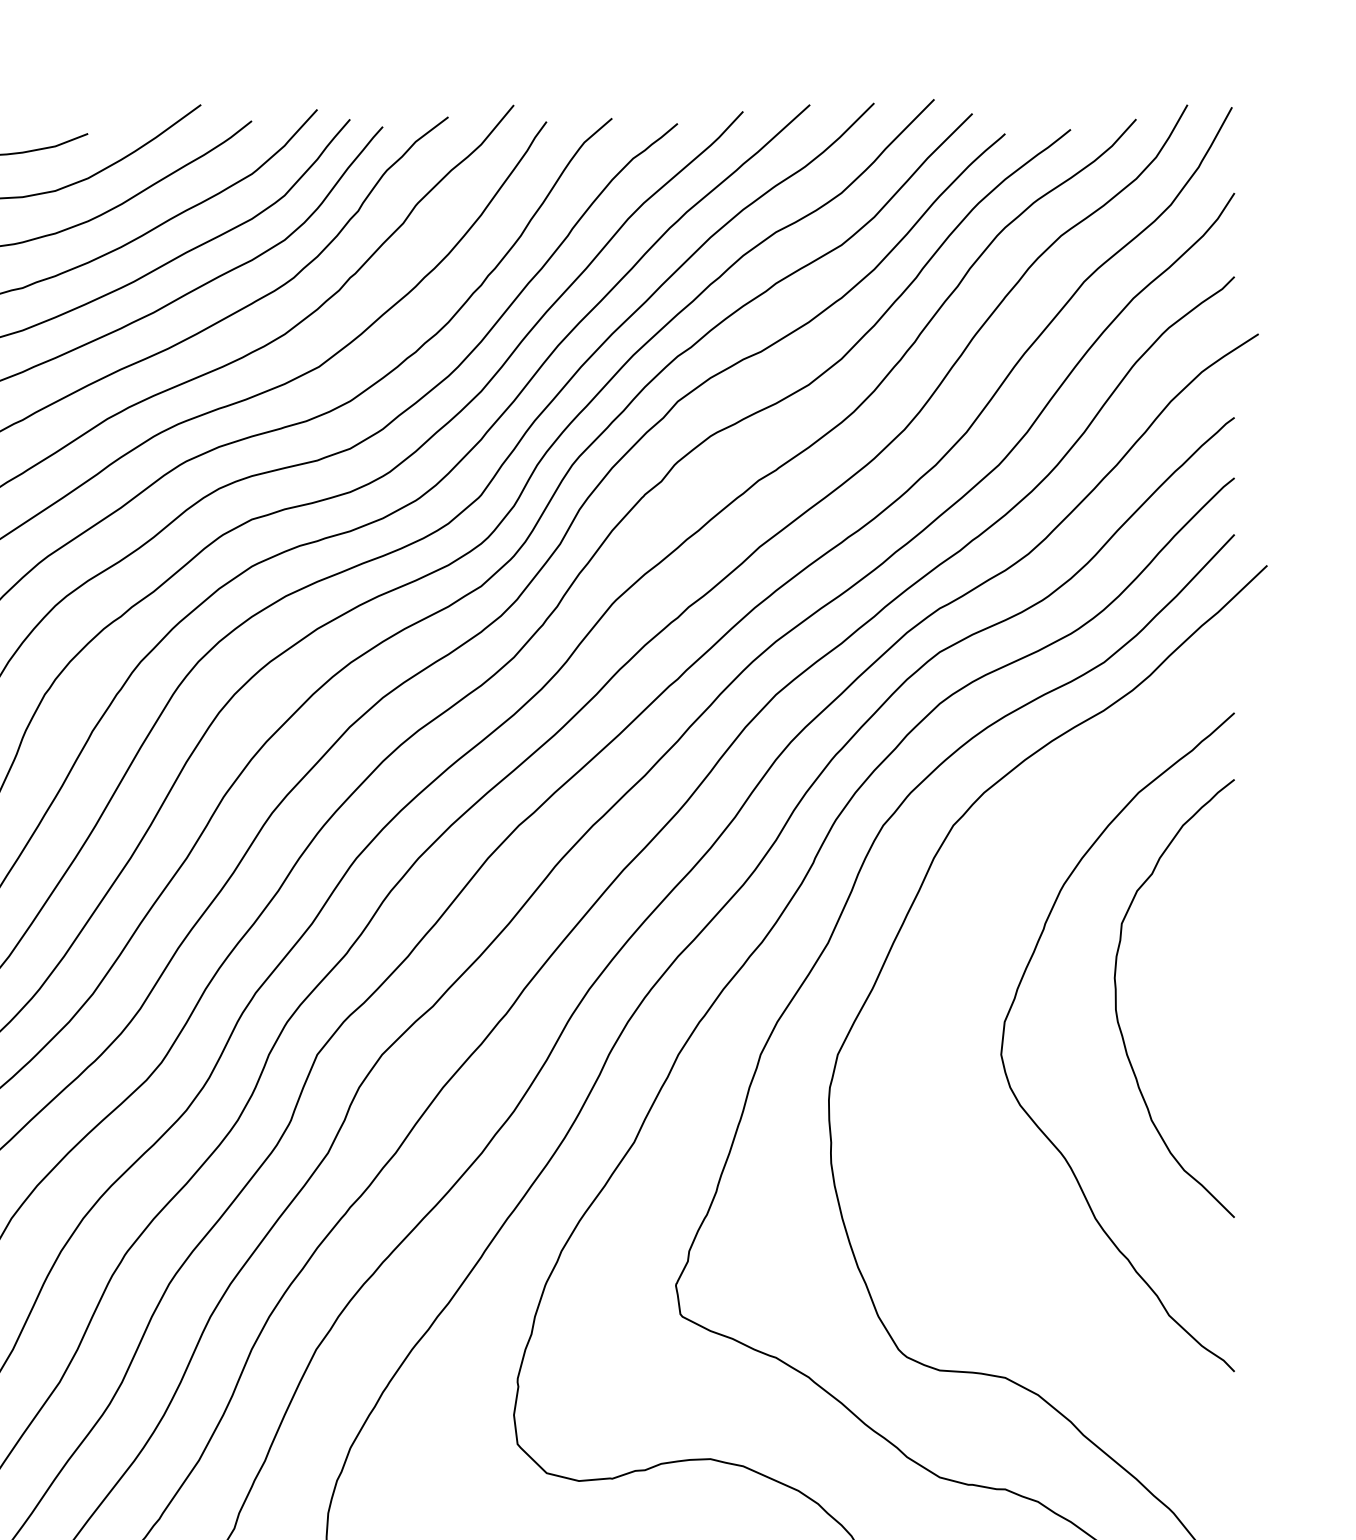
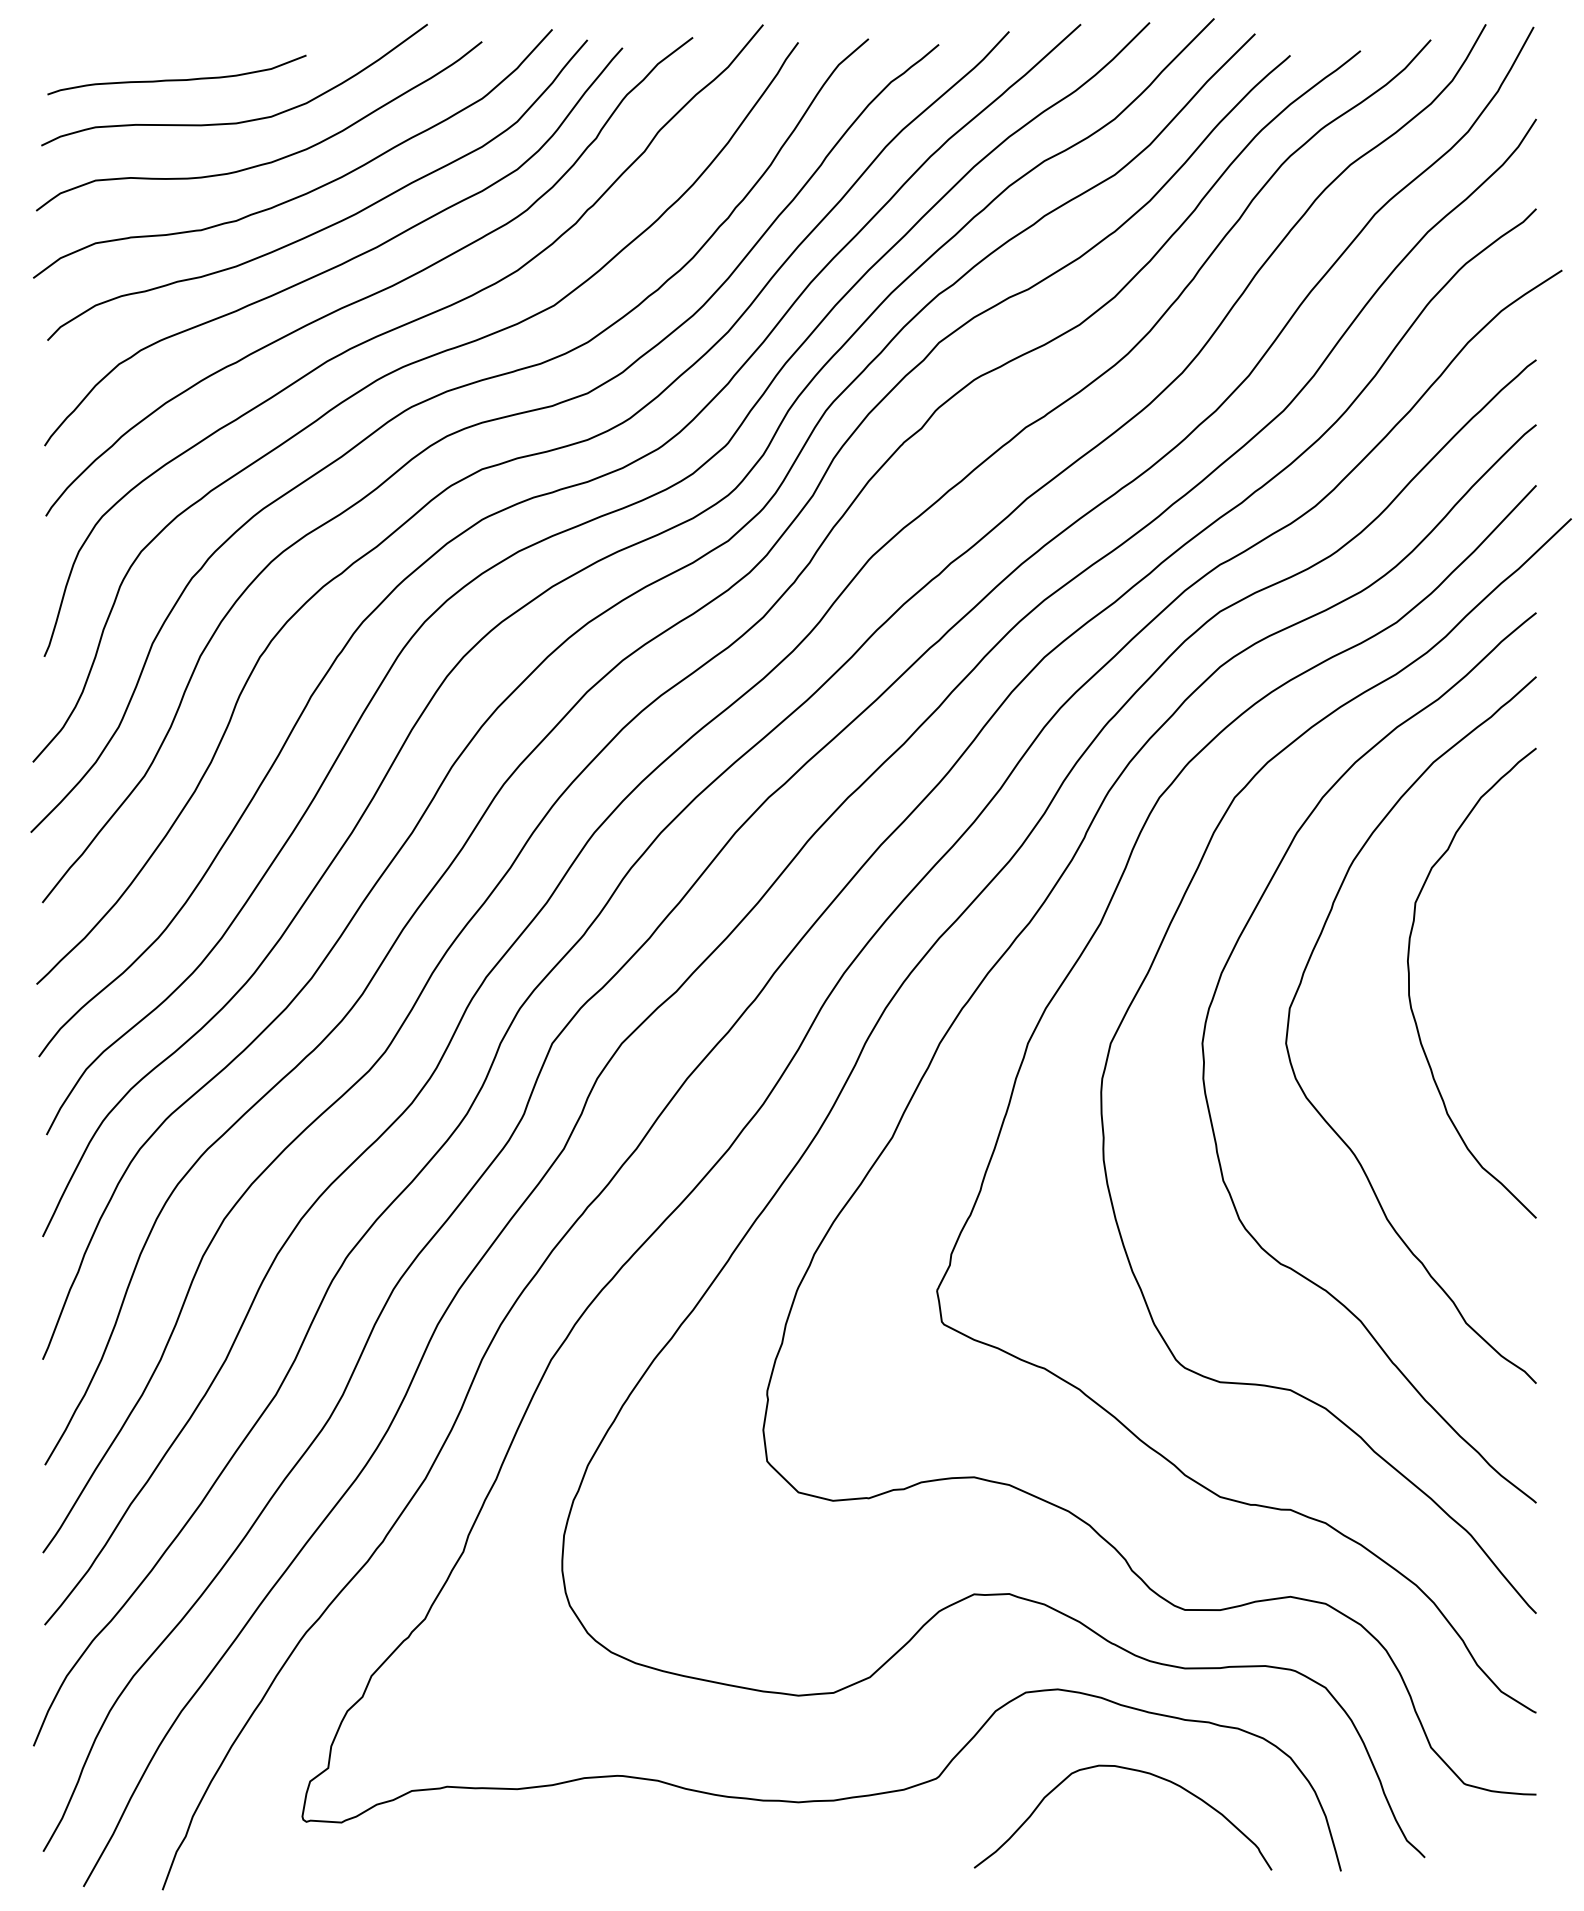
curve: (925, 1067) -> (1204, 1057), added

